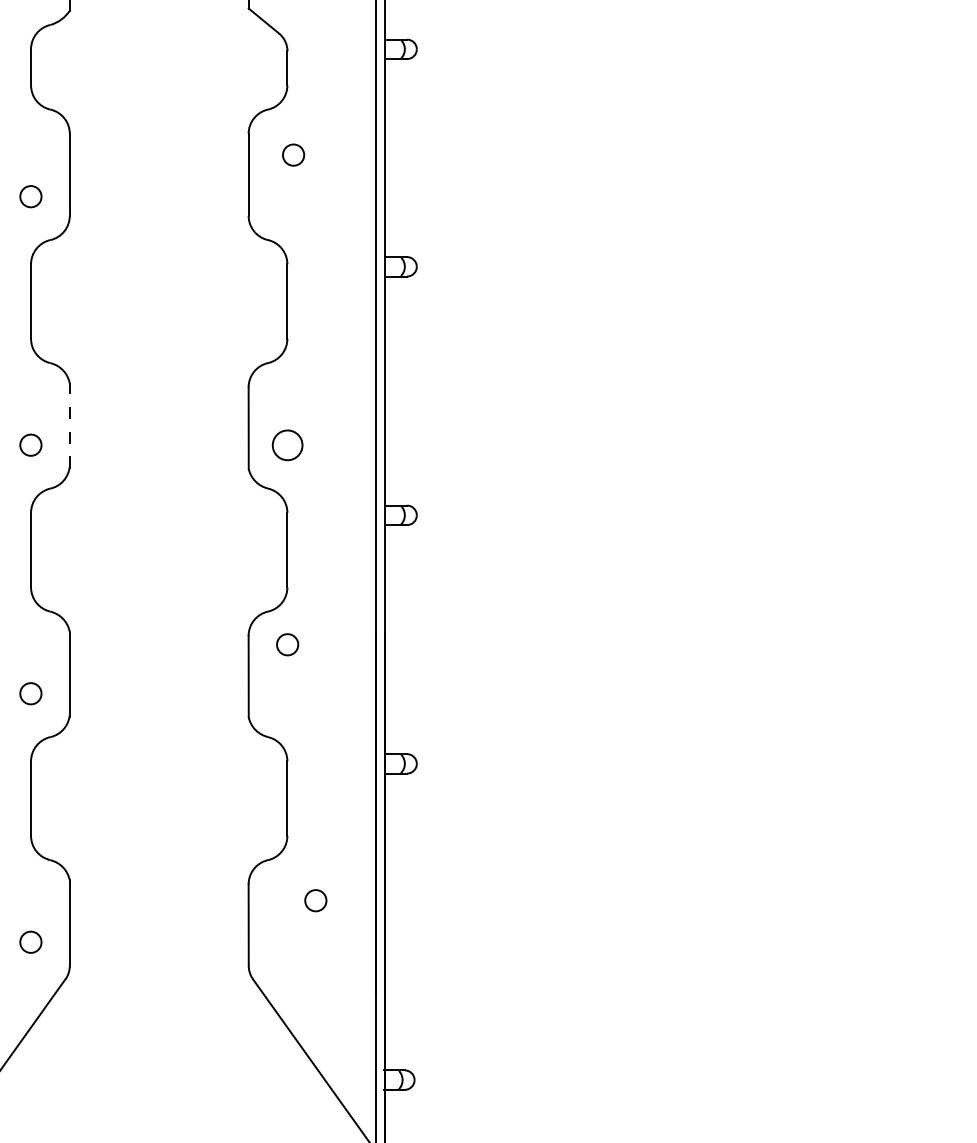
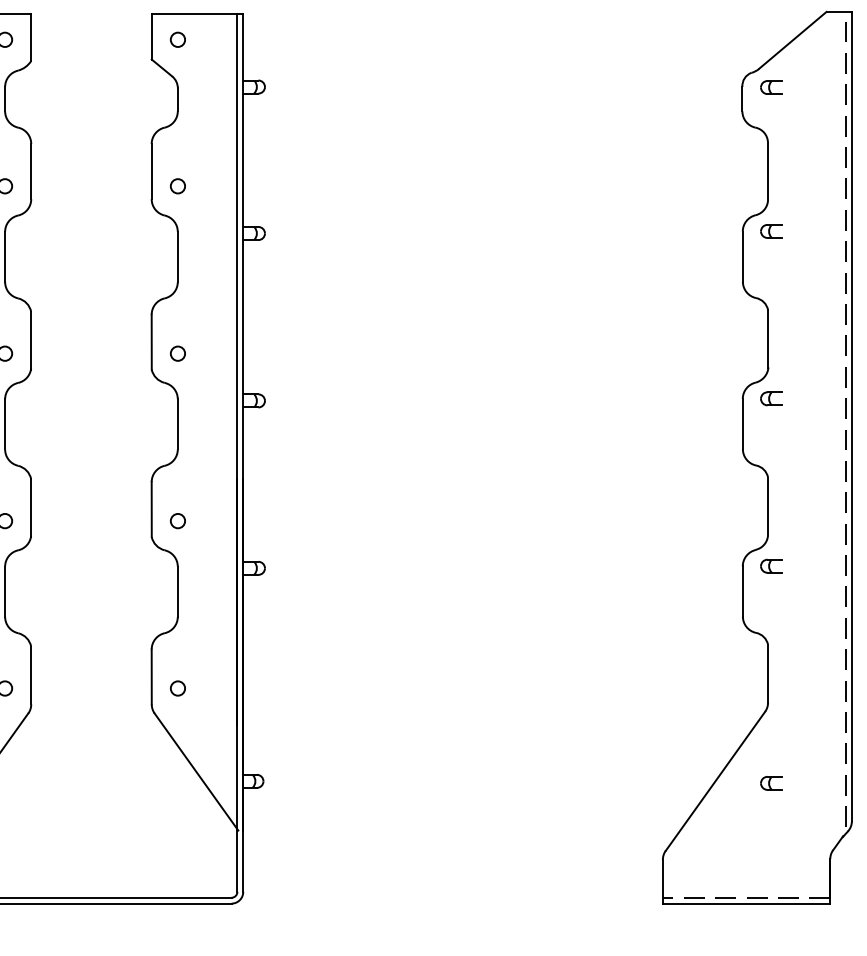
circle: (292, 155) -> (177, 186), moved
line: (70, 425) -> (31, 340), dashed -> solid
circle: (286, 444) -> (177, 353), size x0.71
circle: (286, 645) -> (177, 521), moved
circle: (315, 900) -> (177, 688), moved

